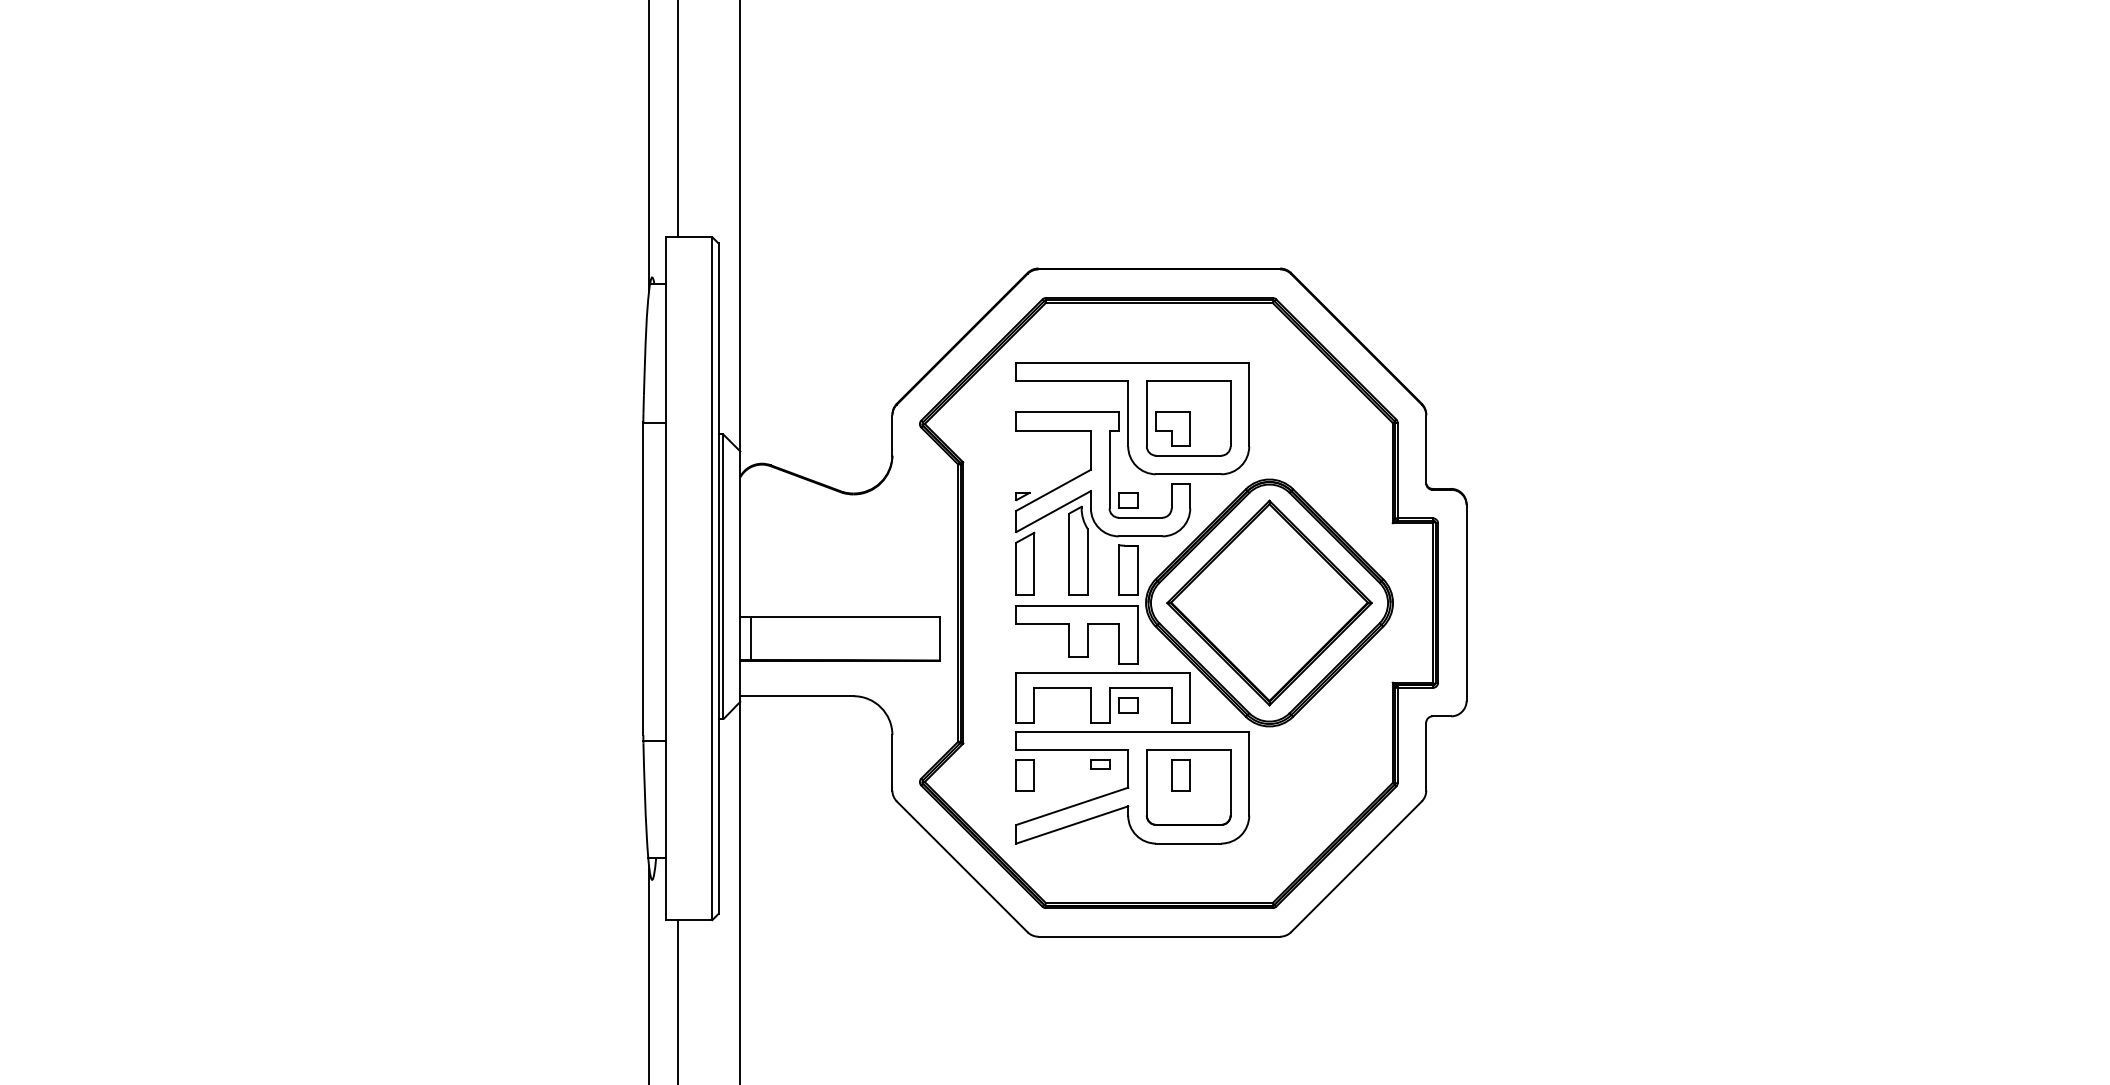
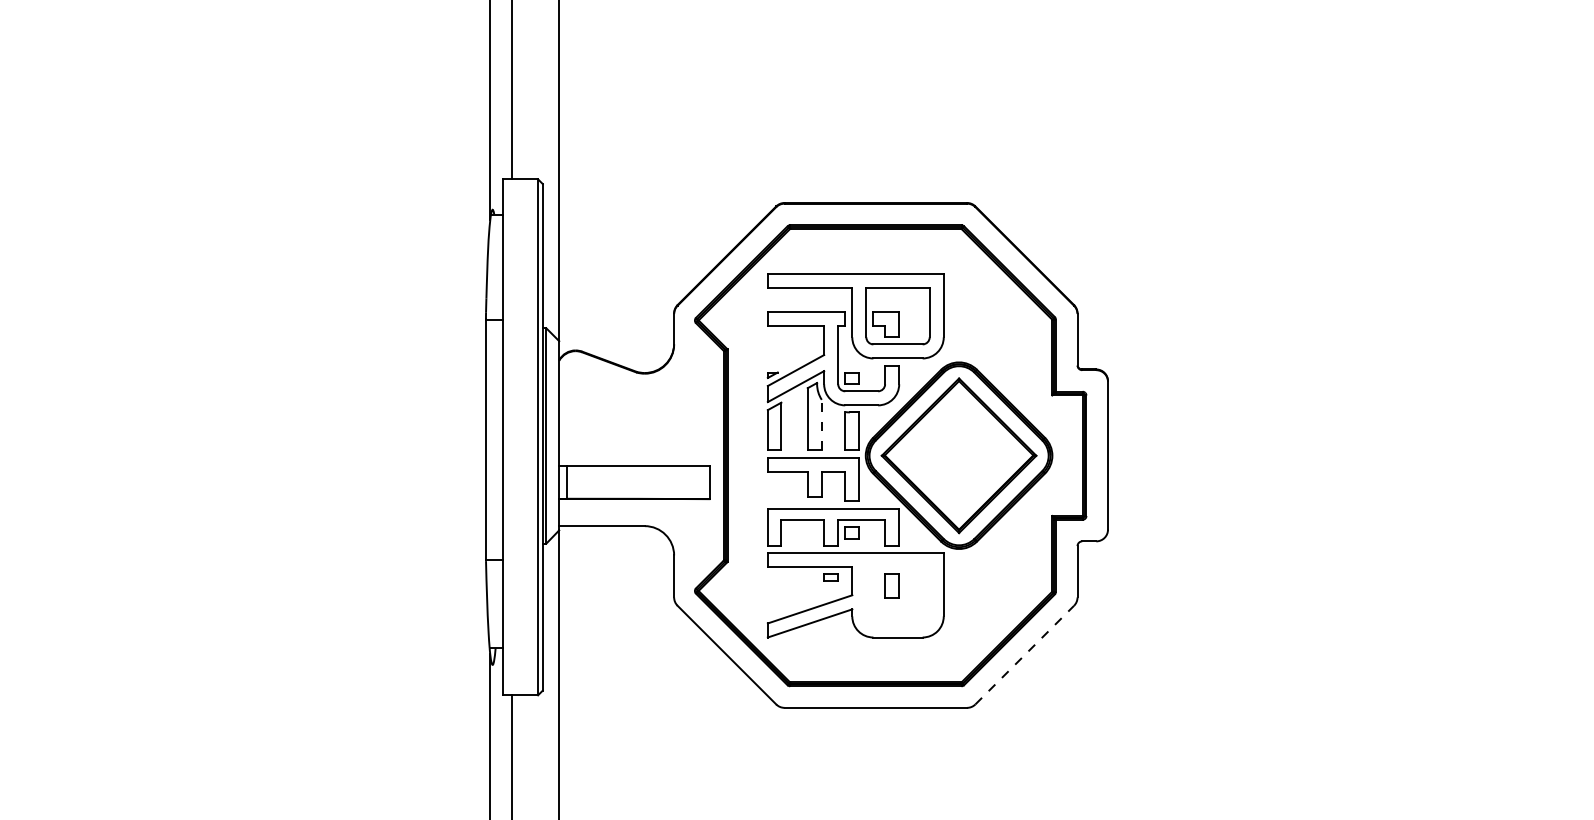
line: (1087, 561) -> (821, 424), solid -> dashed
part: (1024, 775) -> (773, 586), removed
part: (1188, 787) -> (897, 595), removed
line: (1356, 866) -> (1024, 654), solid -> dashed

